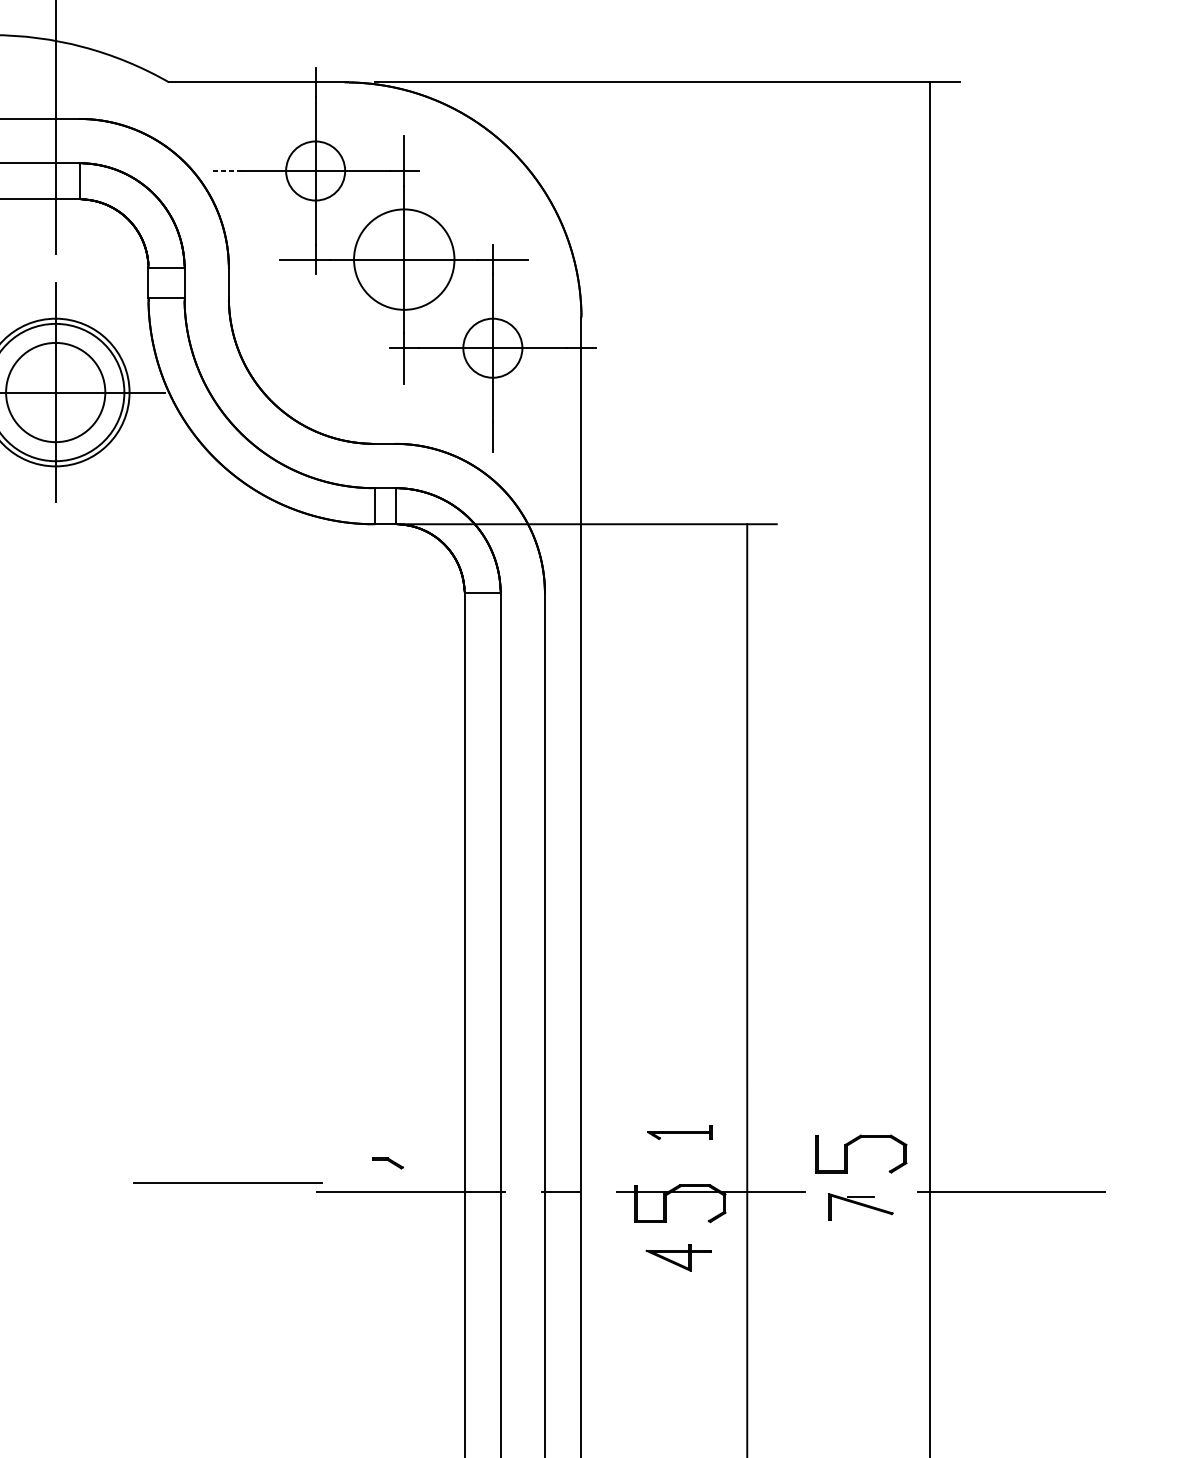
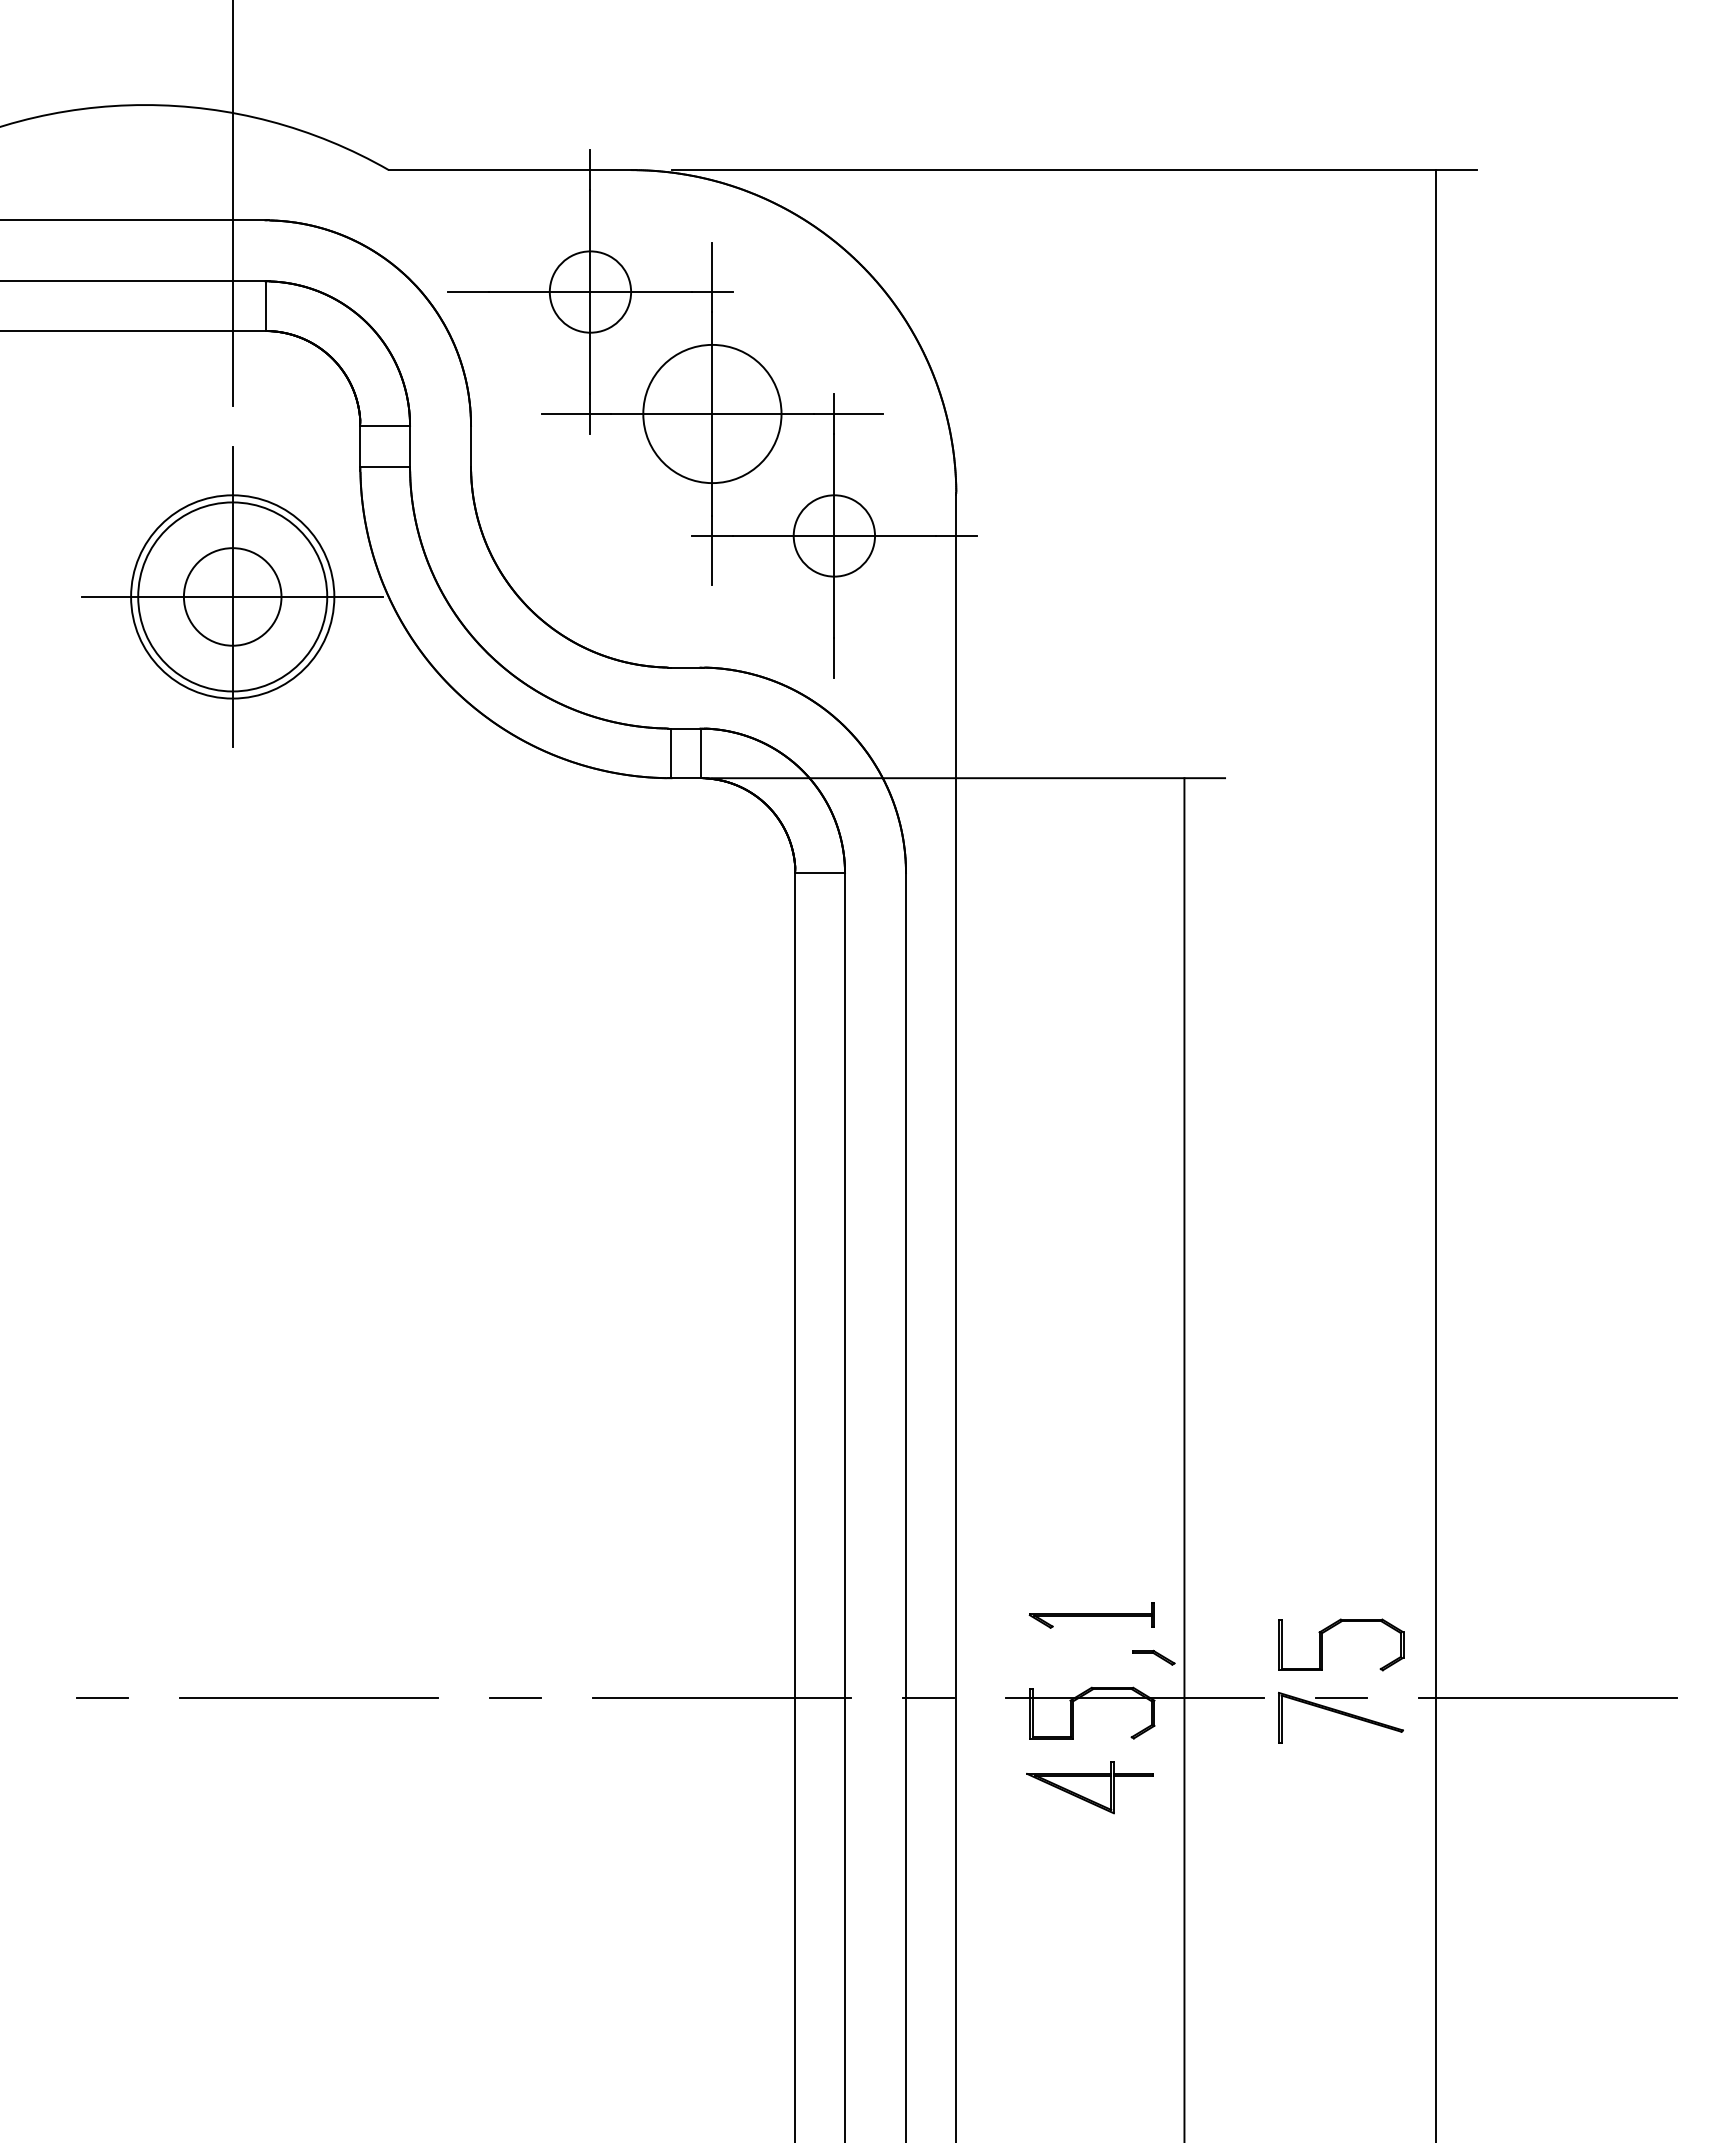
line: (227, 171) -> (468, 292), dashed -> solid
circle: (55, 392) -> (232, 596), size x0.71
part: (679, 1132) -> (1091, 1615), size x1.43
part: (387, 1163) -> (1153, 1657), moved
line: (227, 1182) -> (308, 1697), moved
line: (261, 1192) -> (515, 1697), added
part: (860, 1206) -> (1340, 1717), size x1.43
part: (678, 1257) -> (1089, 1787), size x1.43

